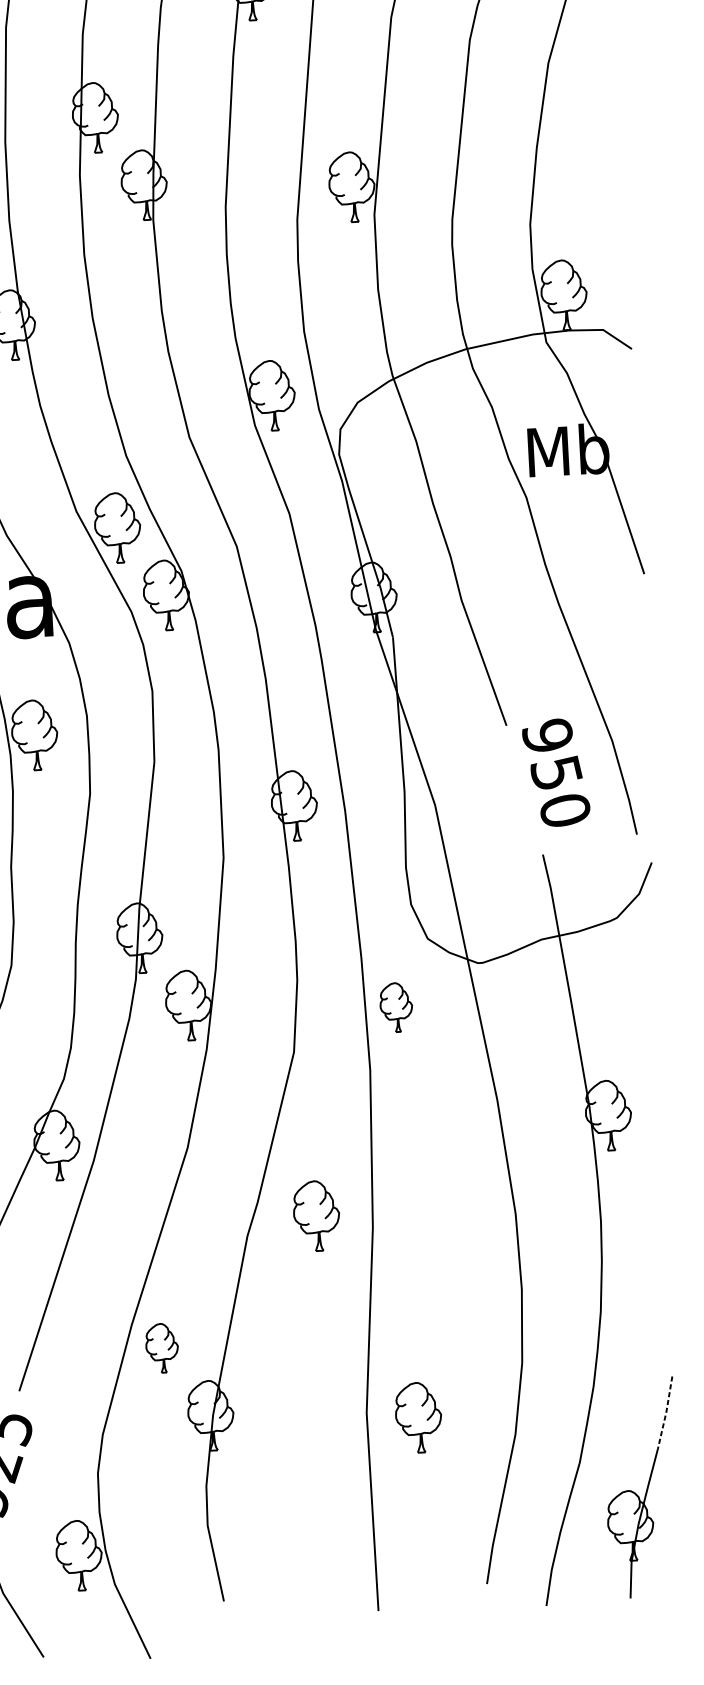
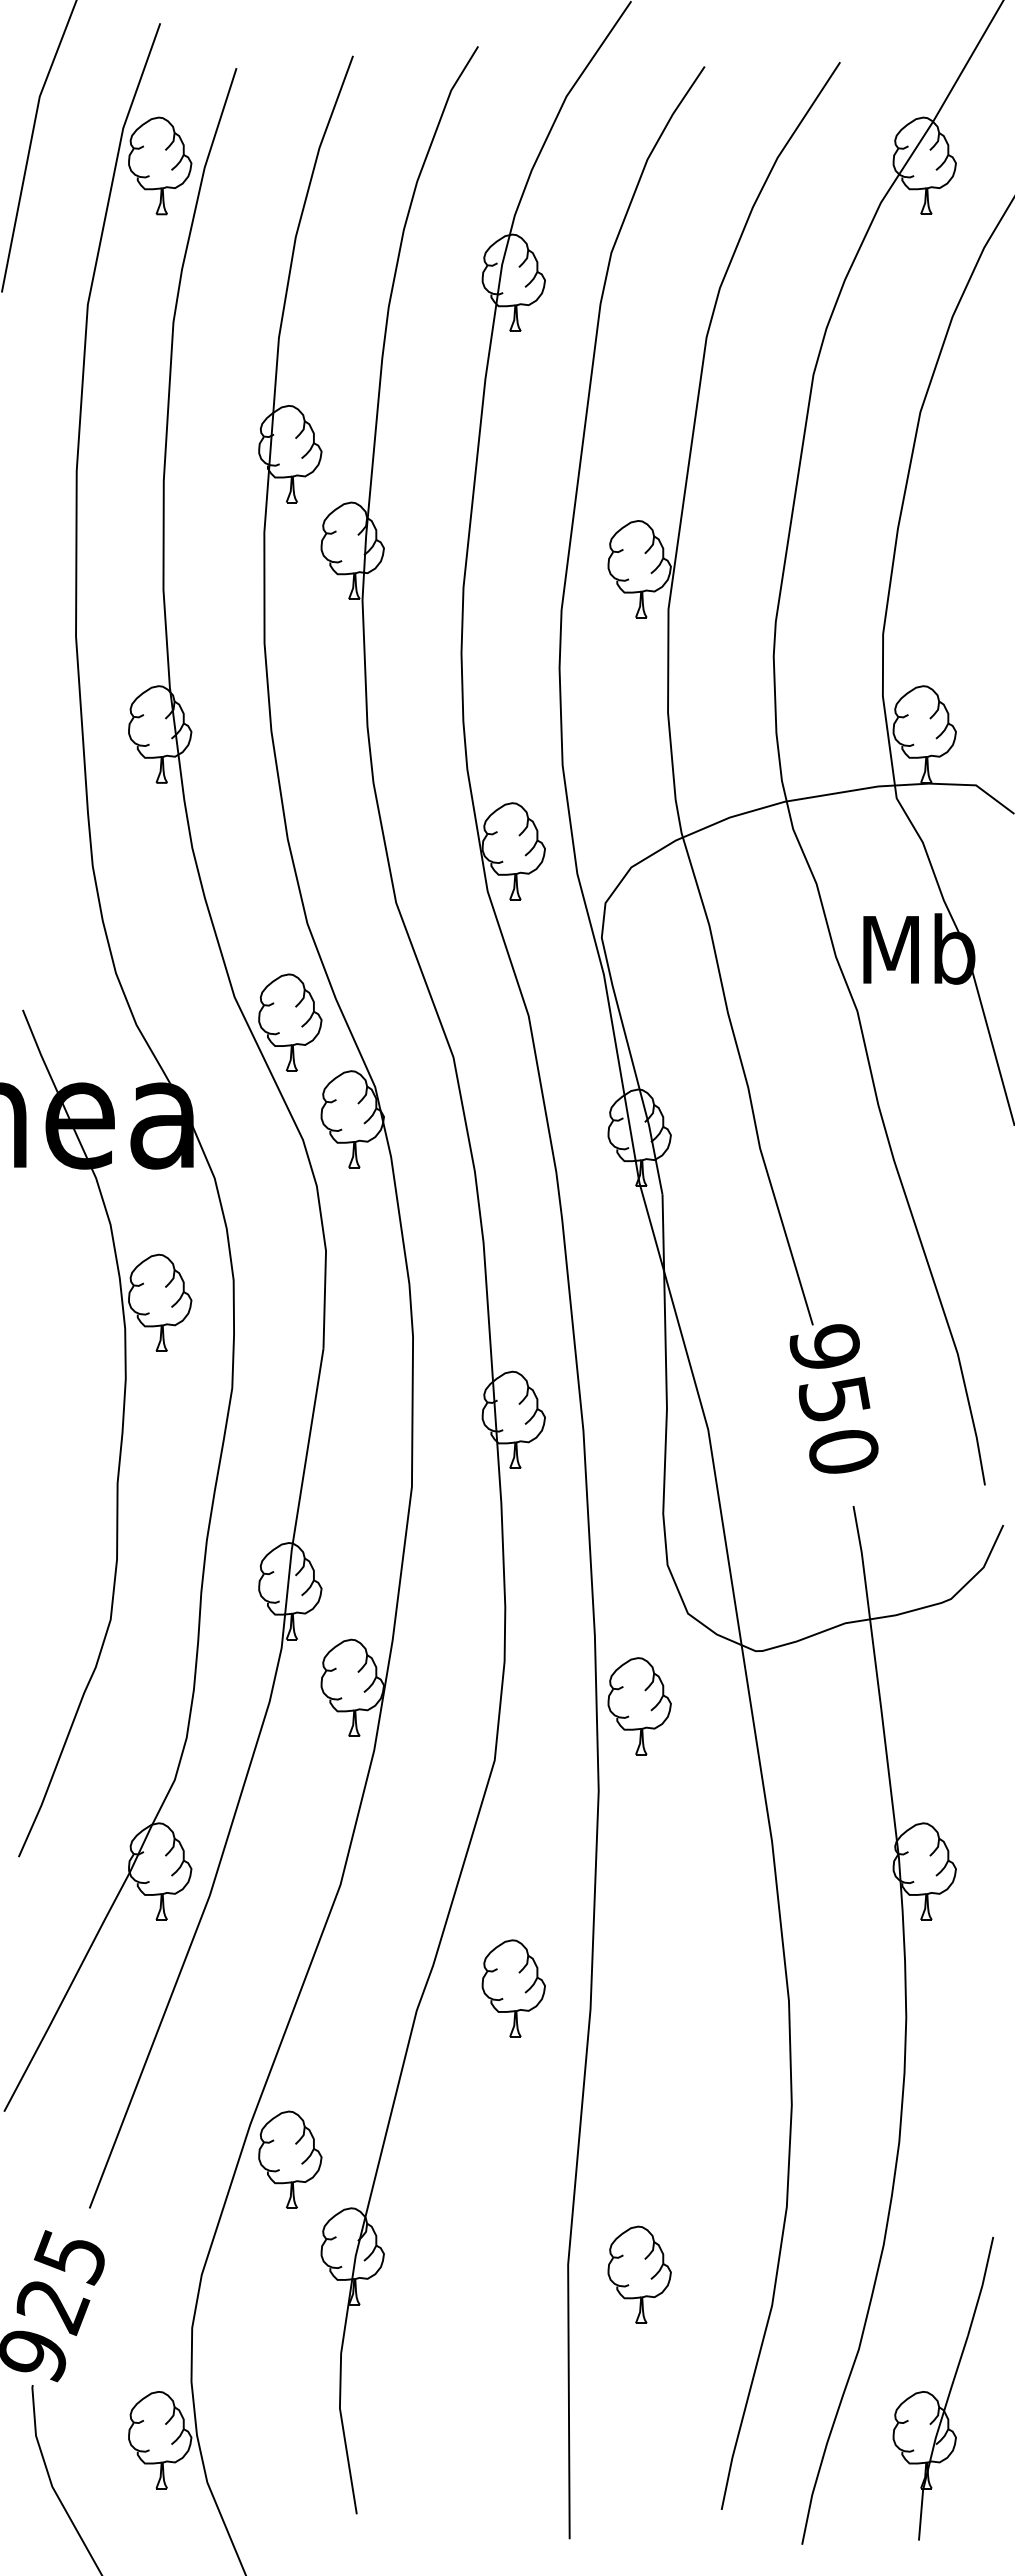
text: (555, 772) -> (833, 1398), moved
part: (396, 1007) -> (639, 1706), size x1.43
part: (162, 1348) -> (290, 2159), size x1.43
line: (666, 1412) -> (982, 2286), dashed -> solid

